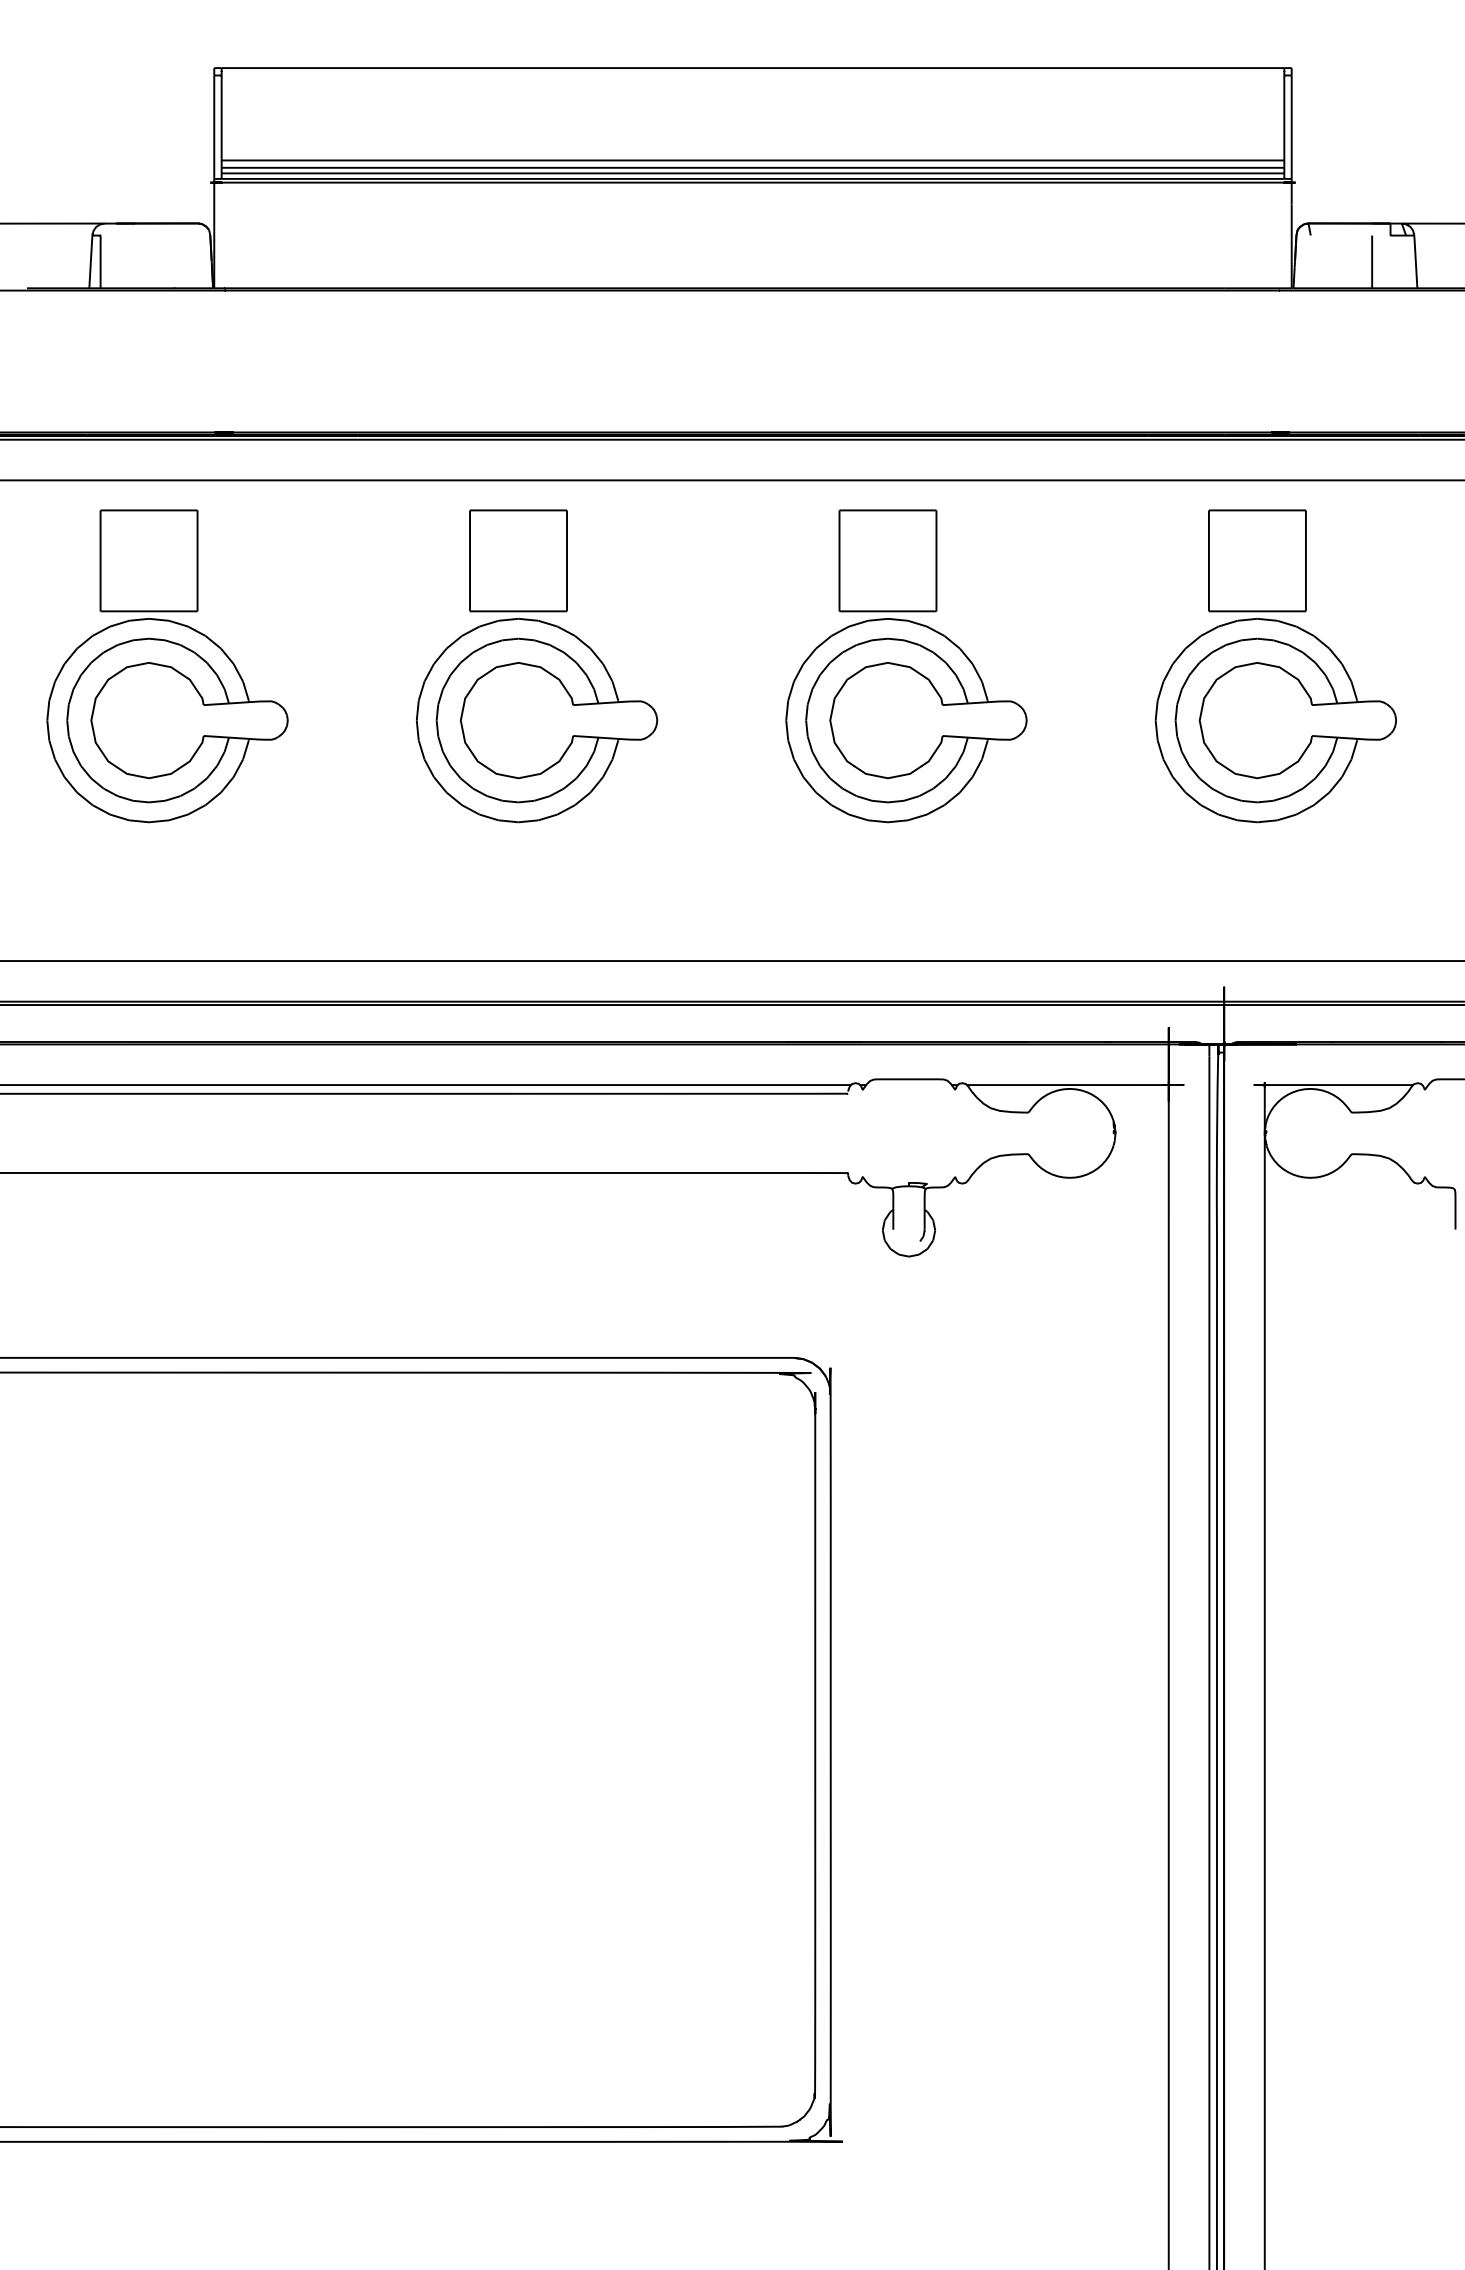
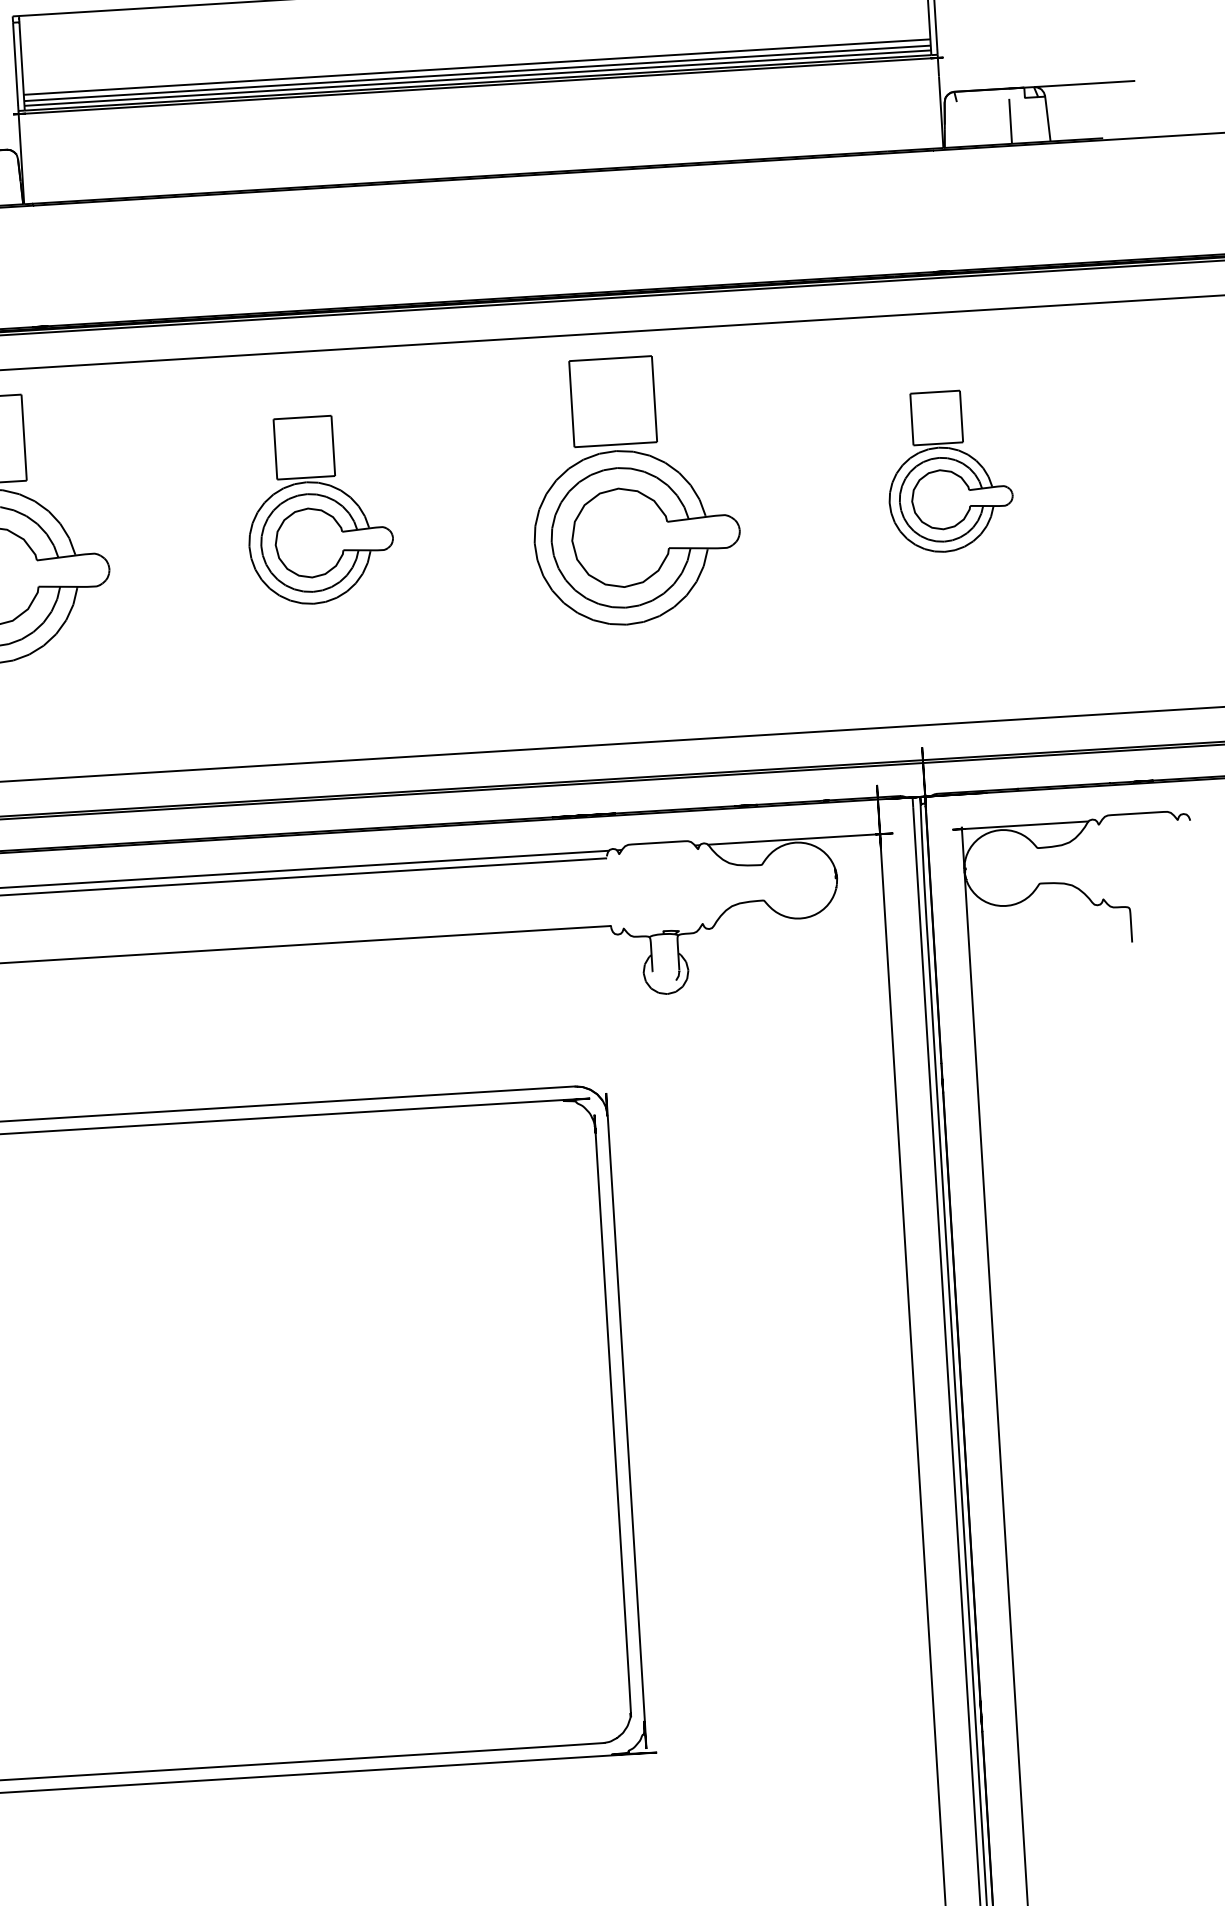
part: (536, 666) -> (318, 510), size x0.7
part: (1275, 666) -> (949, 471), size x0.6

